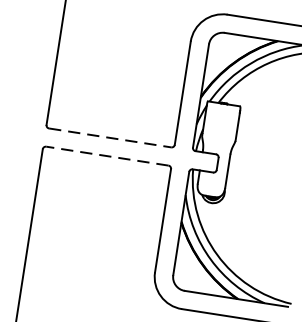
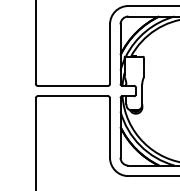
line: (111, 137) -> (73, 85), dashed -> solid
line: (106, 156) -> (72, 96), dashed -> solid

